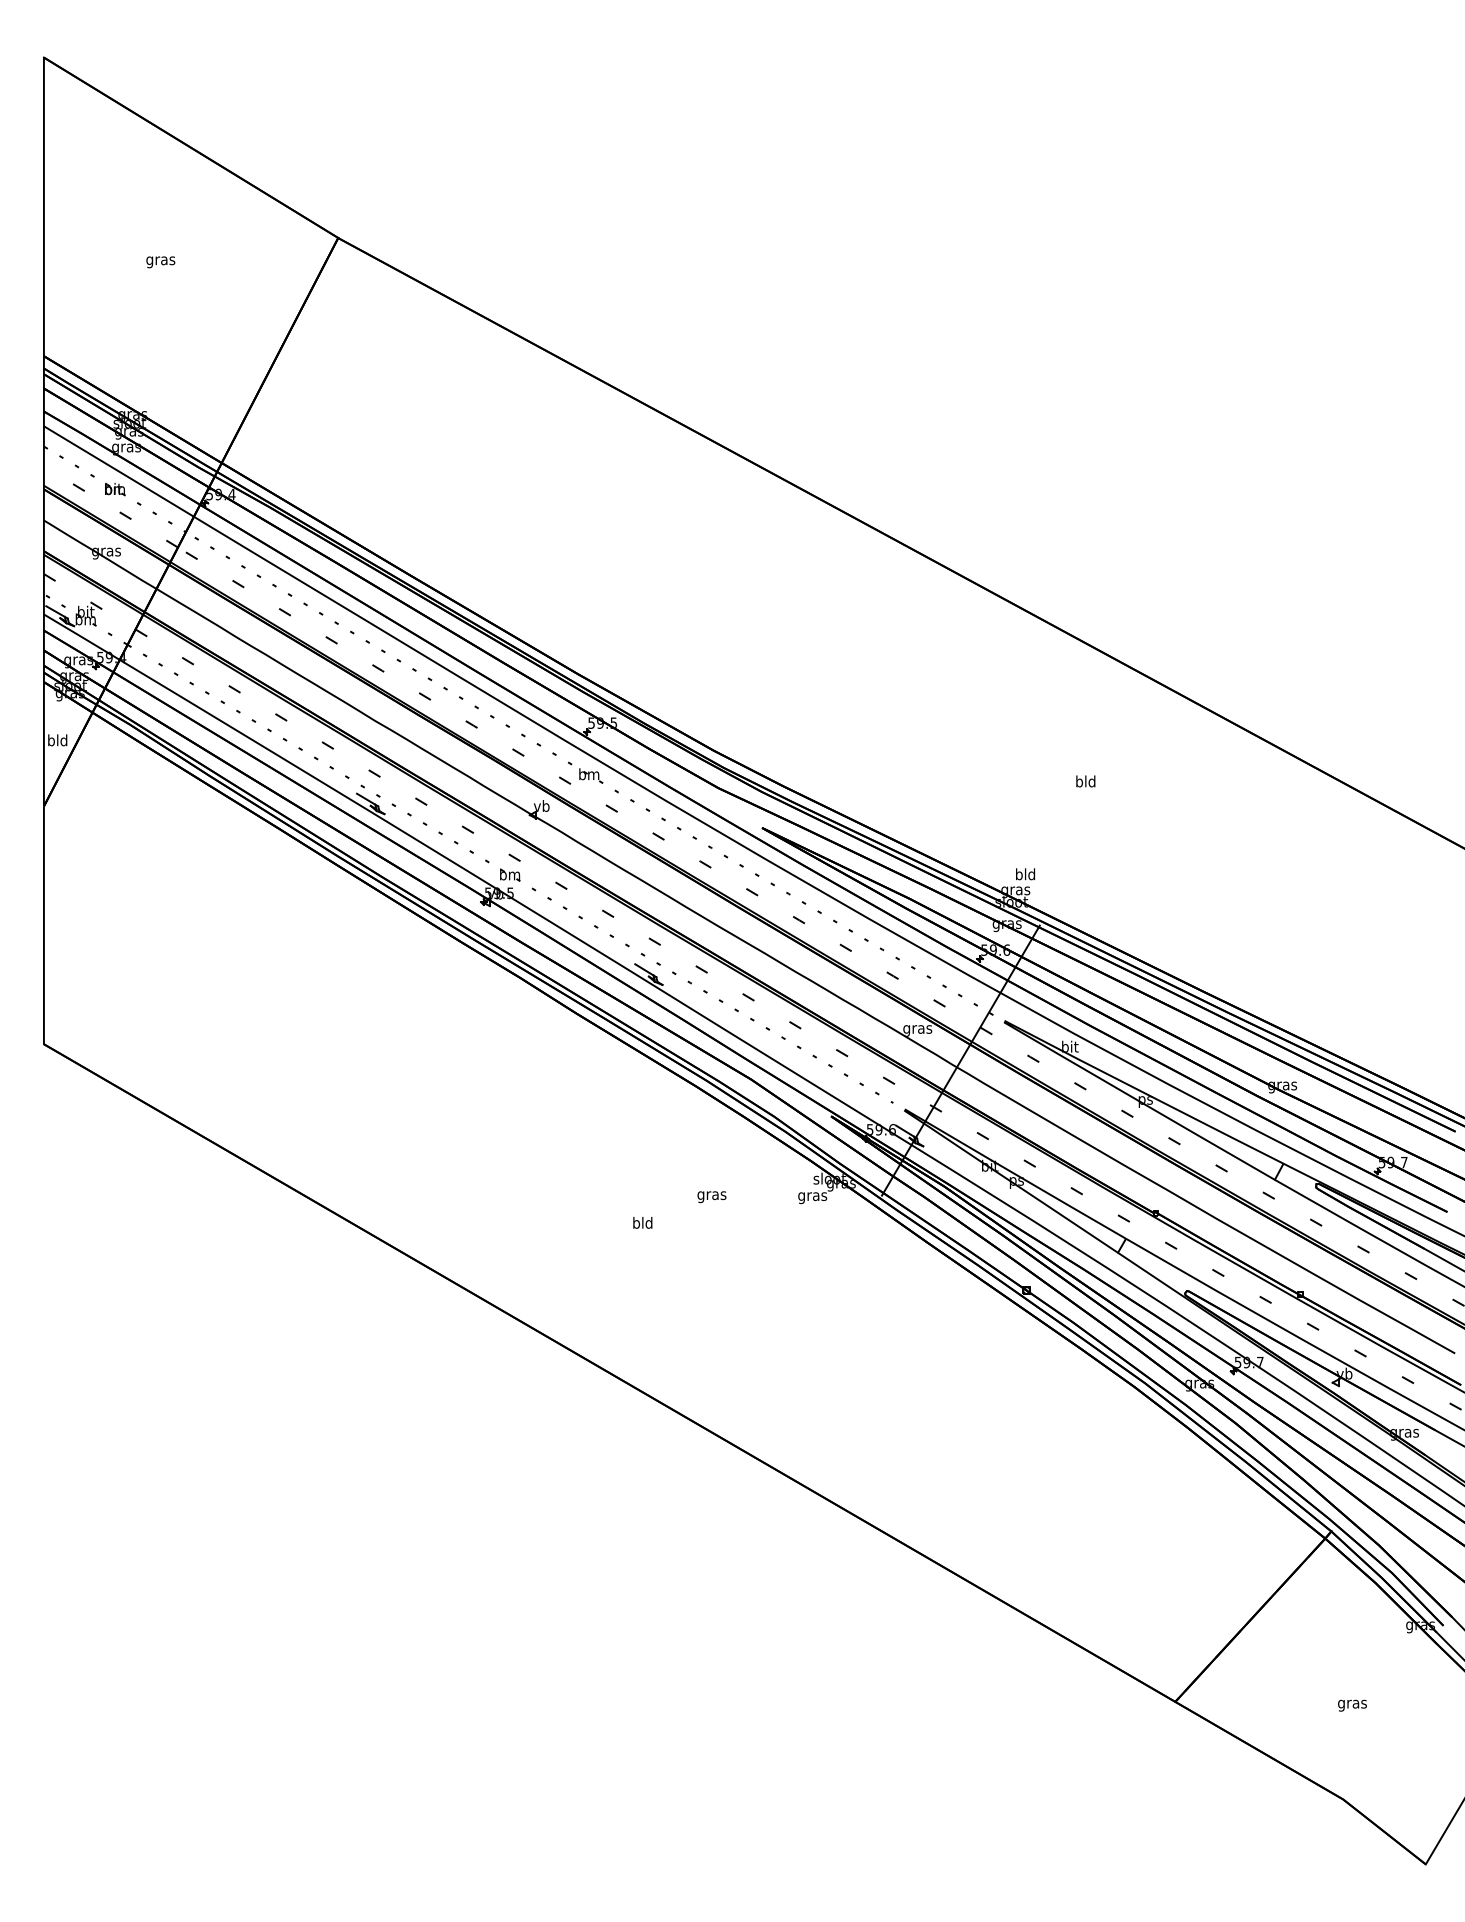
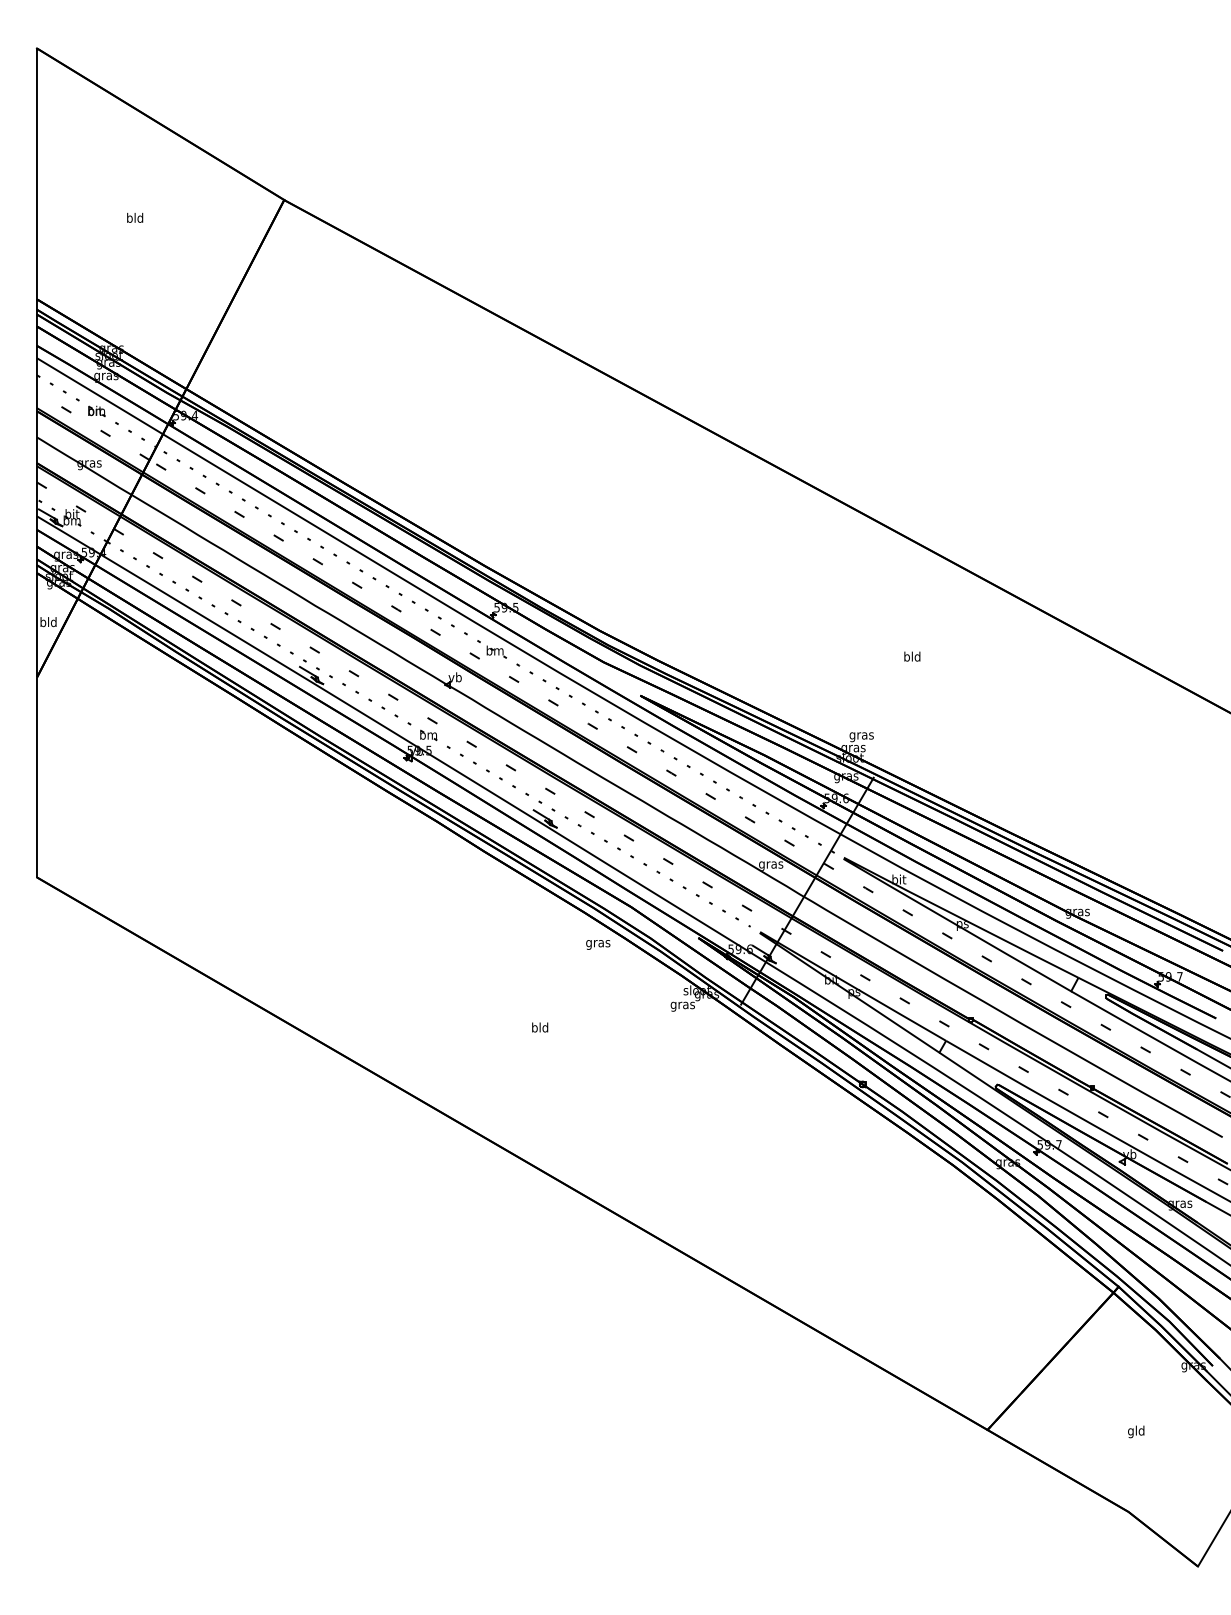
text: (161, 259) -> (135, 218), gras -> bld
text: (1025, 875) -> (861, 735), bld -> gras
text: (712, 1196) -> (598, 944), moved
text: (1352, 1703) -> (1136, 1431), gras -> gld

